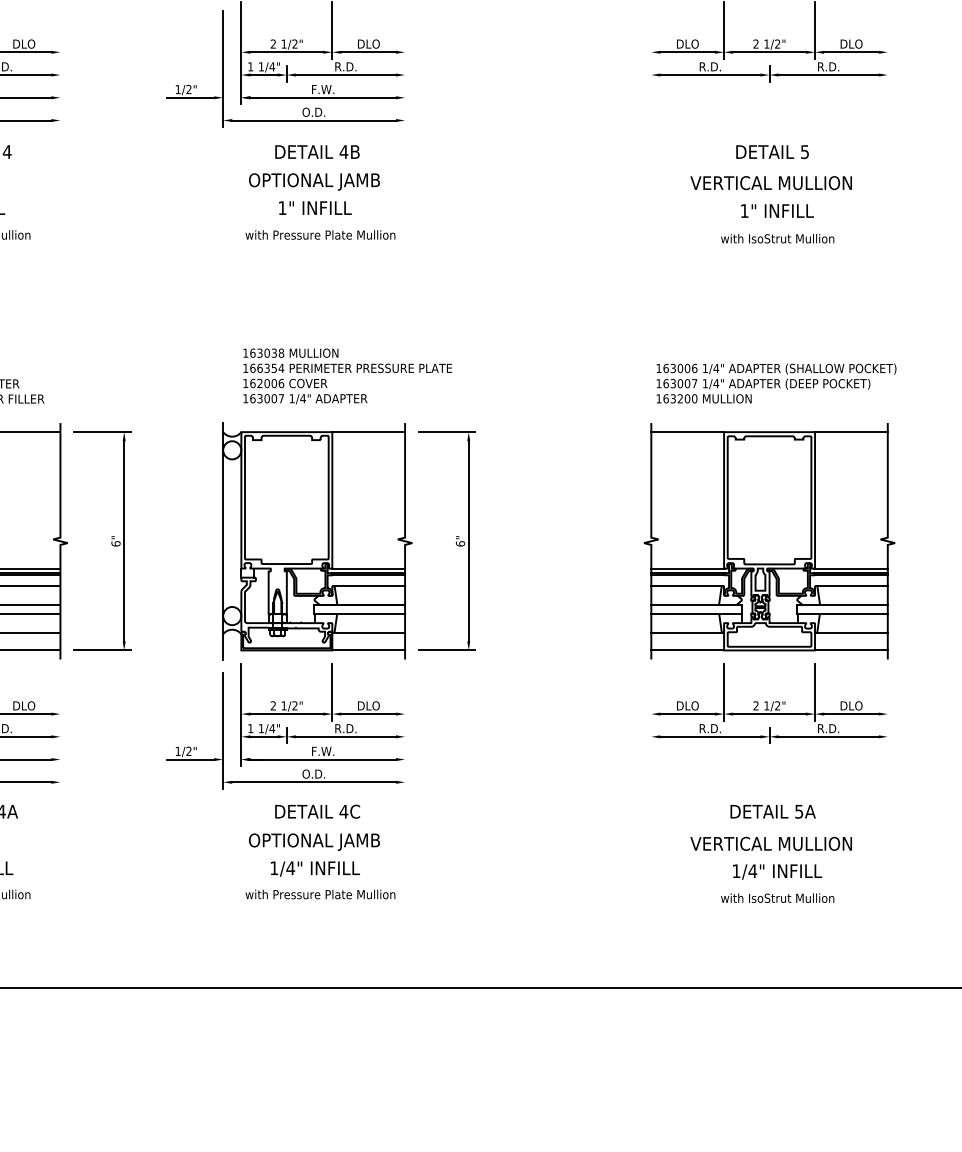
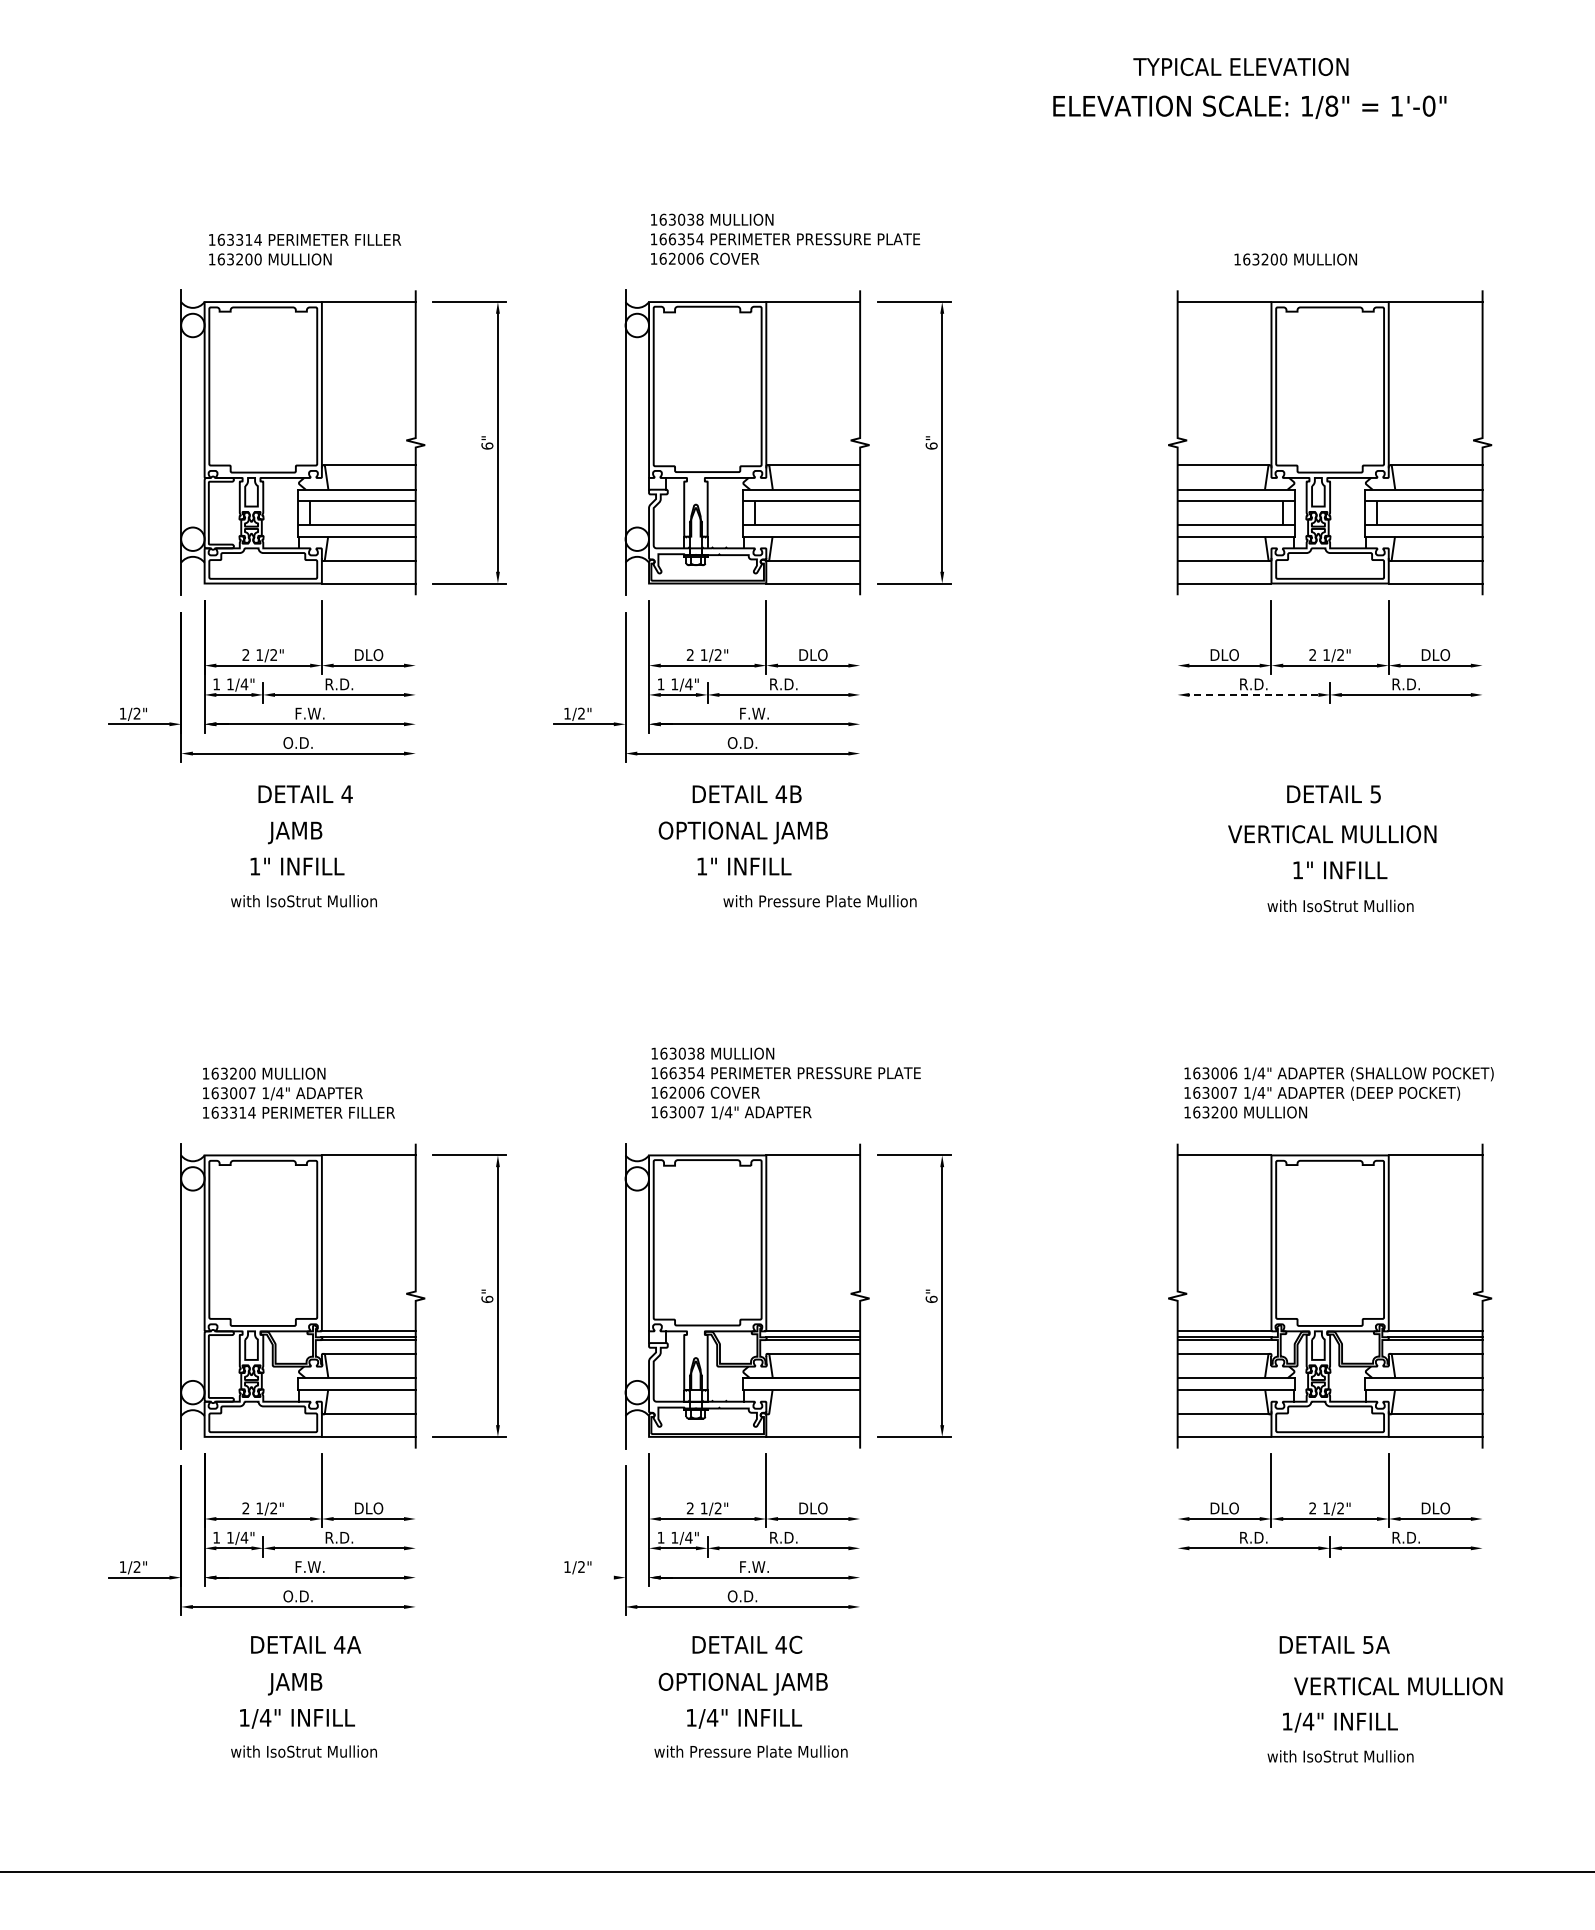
line: (710, 74) -> (1253, 694), solid -> dashed
text: (320, 235) -> (819, 901), moved
line: (369, 633) -> (814, 1414), removed
line: (190, 759) -> (583, 1577), removed
text: (771, 843) -> (1398, 1686), moved

